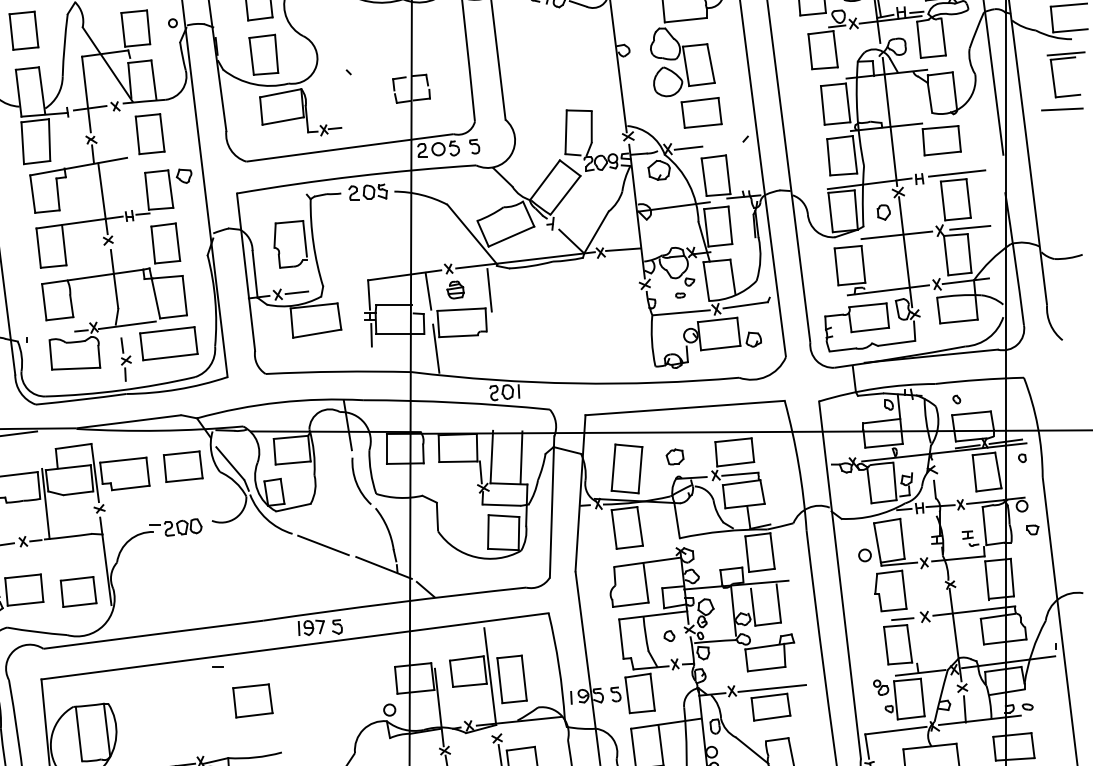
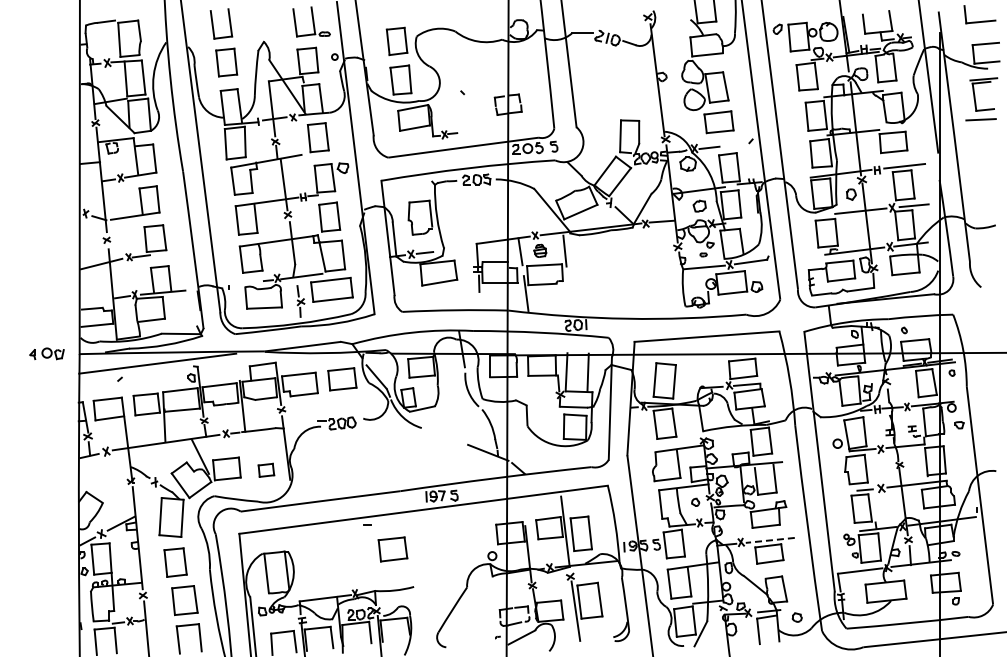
part: (674, 455) -> (699, 205), moved
line: (322, 545) -> (443, 436), removed
part: (78, 592) -> (266, 470), size x0.6
line: (772, 688) -> (770, 540), solid -> dashed

